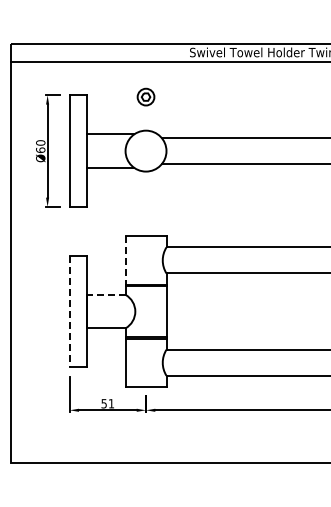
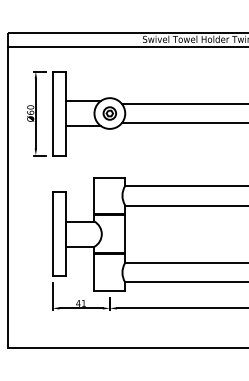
part: (145, 96) -> (109, 113), moved
line: (125, 261) -> (94, 196), dashed -> solid
line: (106, 294) -> (80, 221), dashed -> solid
line: (69, 311) -> (52, 234), dashed -> solid
text: (104, 403) -> (78, 303), 51 -> 41

